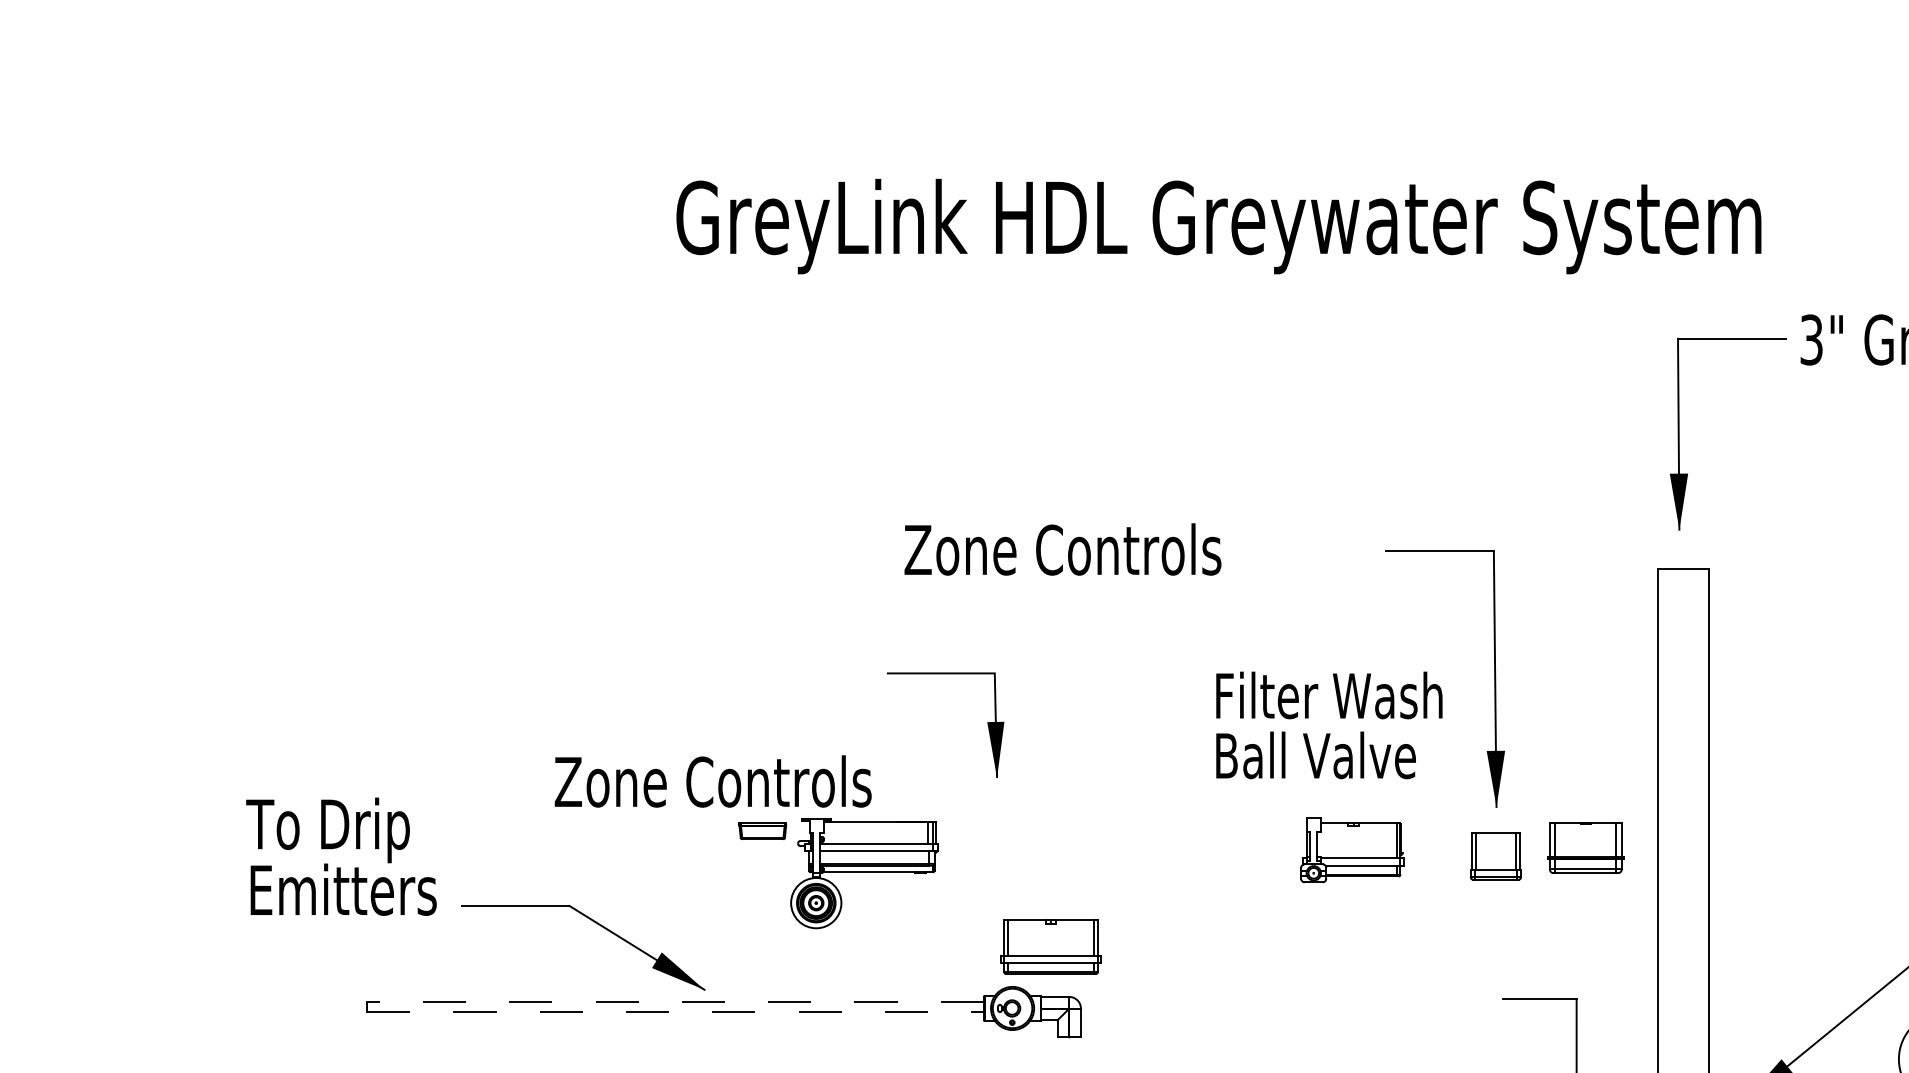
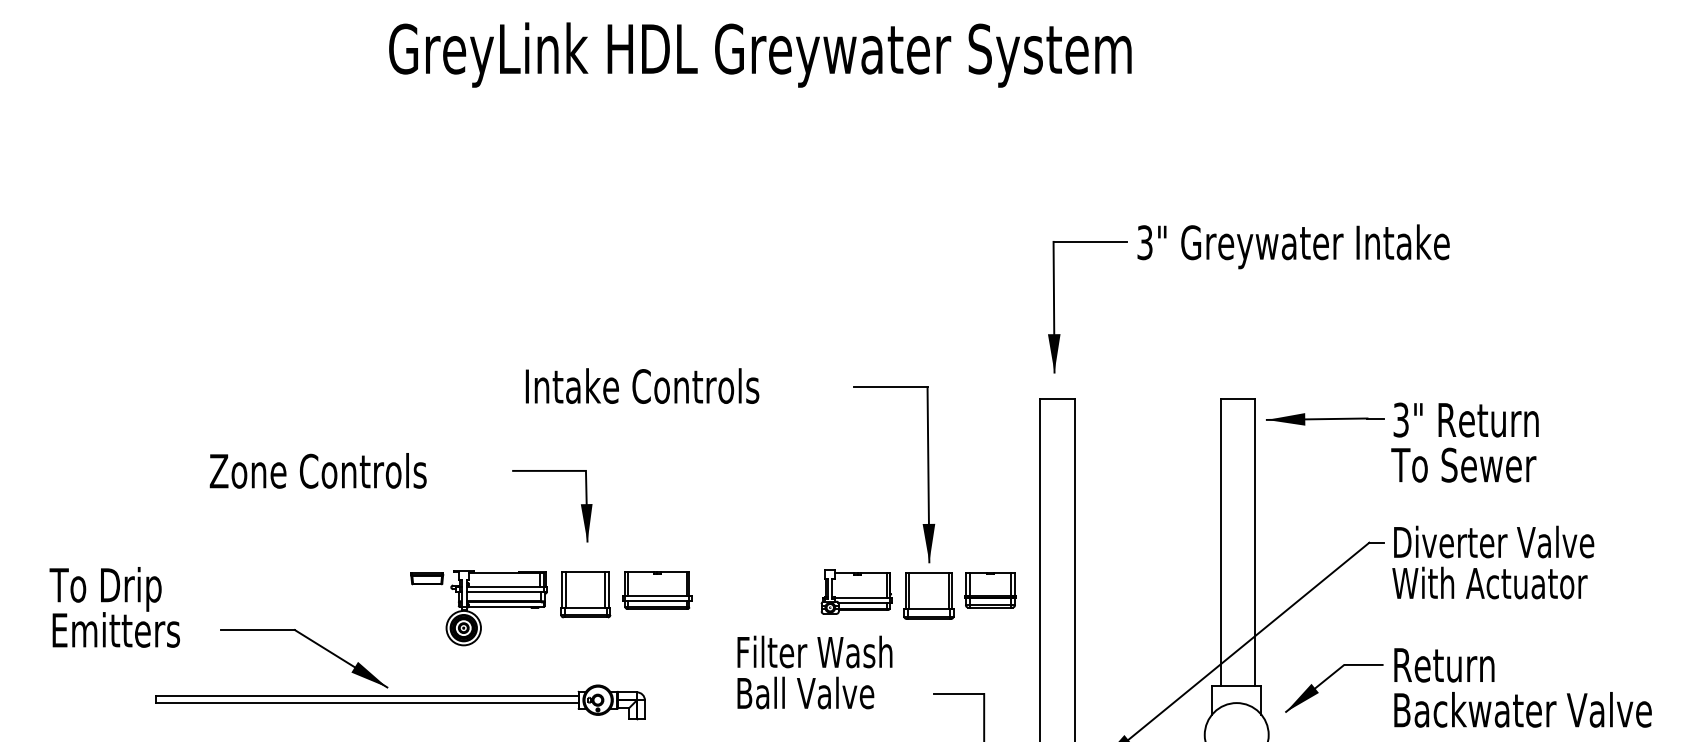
text: (1219, 225) -> (760, 54), moved
text: (1075, 548) -> (641, 385), Zone Controls -> Intake Controls
text: (1328, 725) -> (814, 672), moved
text: (712, 780) -> (317, 470), moved
part: (1352, 849) -> (856, 591), moved
part: (994, 853) -> (585, 594), added
part: (1495, 855) -> (928, 595), size x1.43
text: (340, 856) -> (114, 607), moved
part: (1051, 947) -> (657, 590), moved
line: (674, 1003) -> (366, 696), dashed -> solid
line: (675, 1011) -> (367, 702), dashed -> solid

